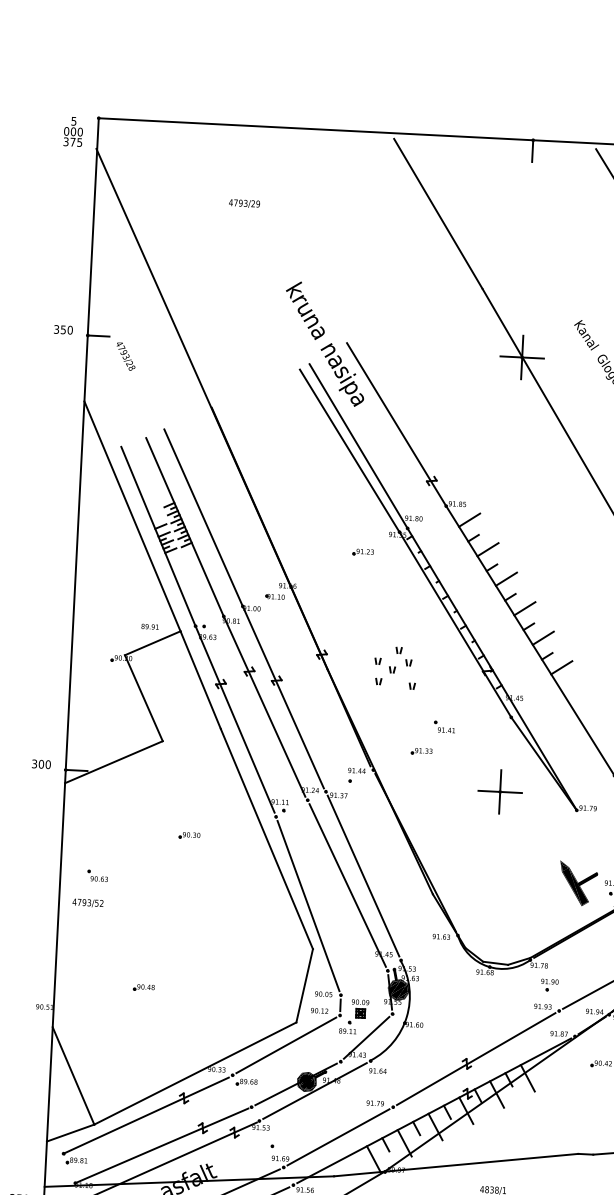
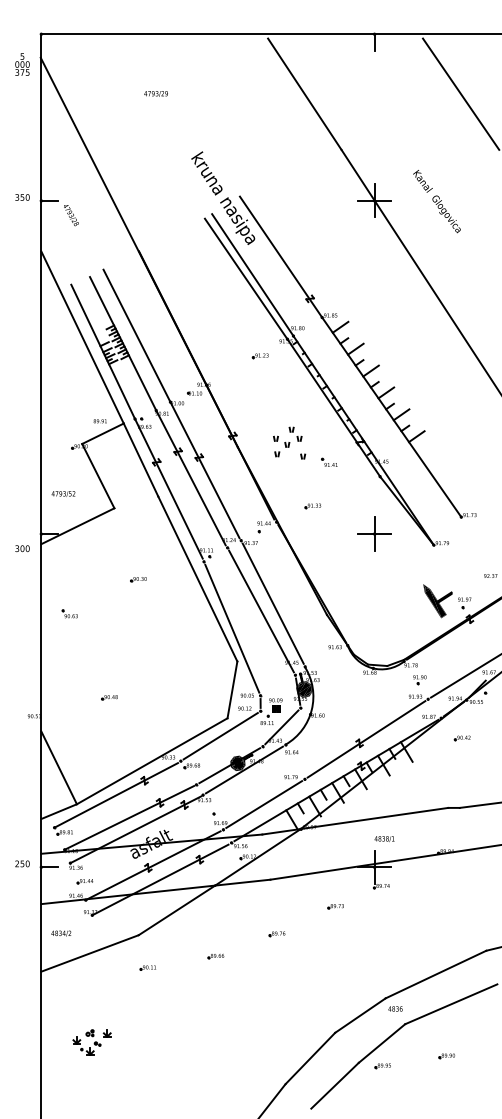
text: (73, 131) -> (22, 64), moved
part: (444, 725) -> (329, 461), moved
text: (41, 764) -> (22, 548), moved
text: (88, 902) -> (63, 493), moved

